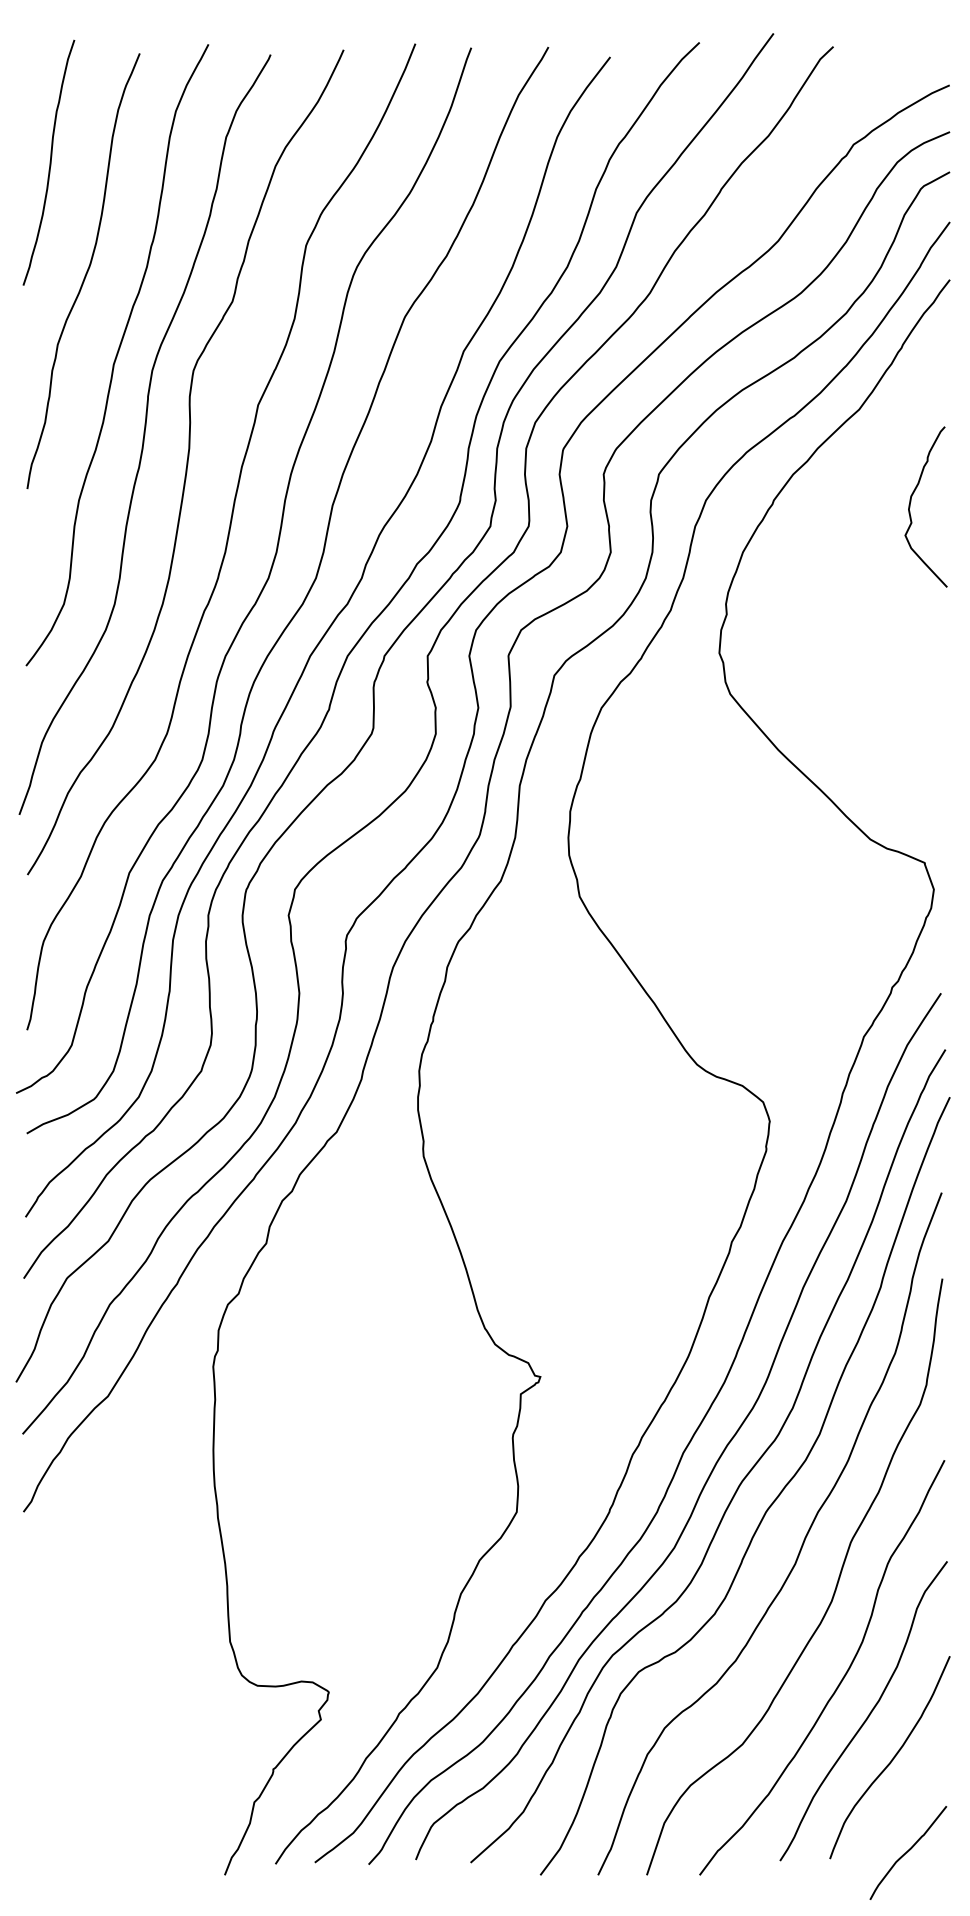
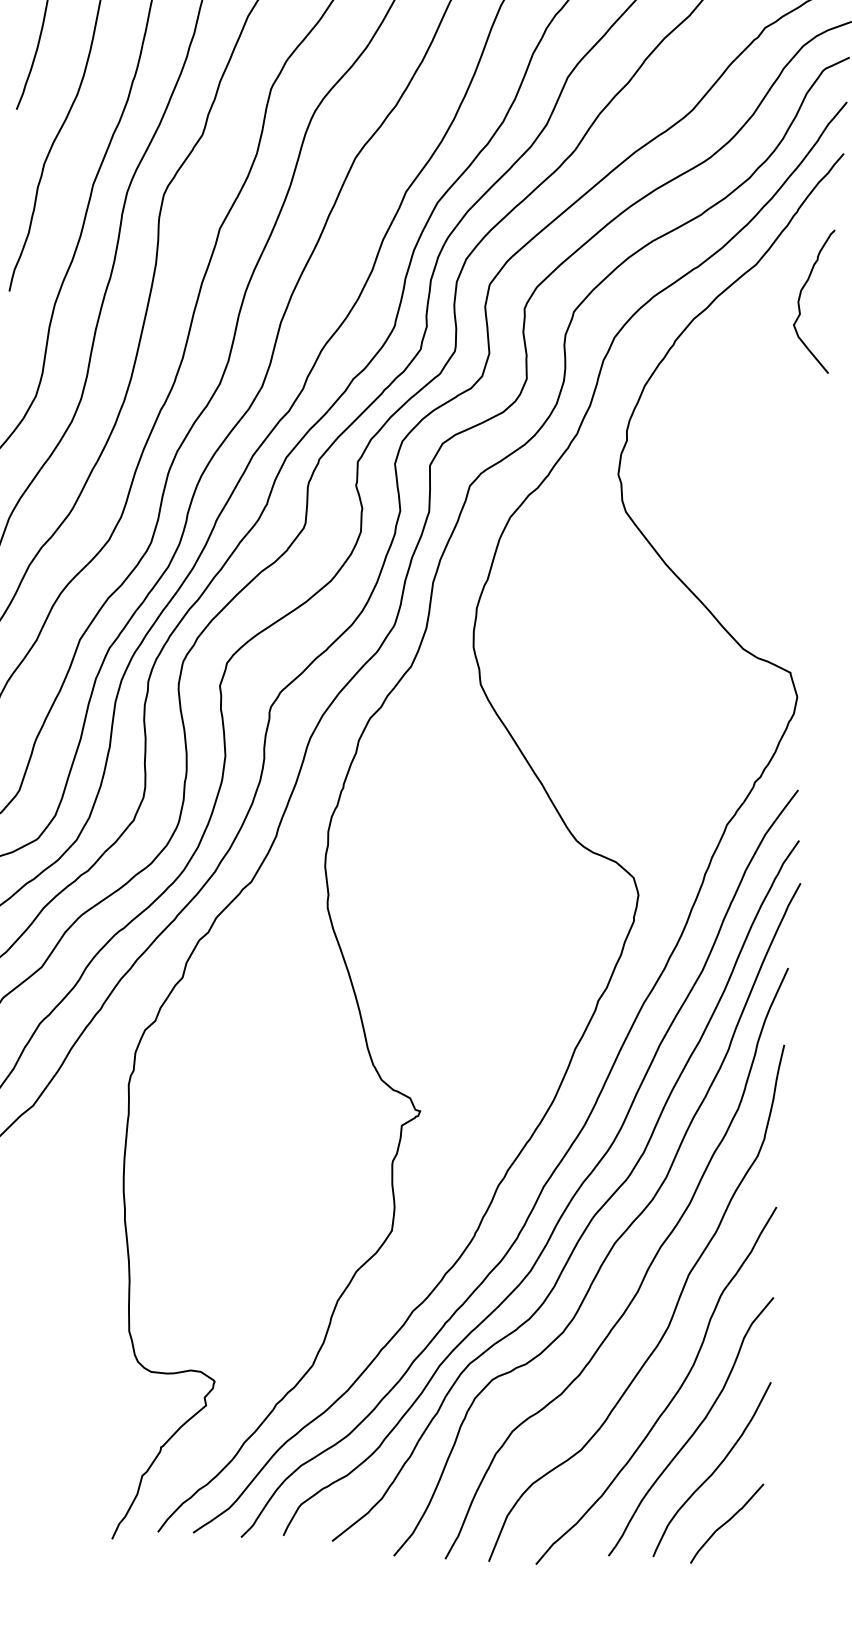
curve: (911, 502) -> (801, 295), moved
curve: (908, 1852) -> (727, 1523), moved

